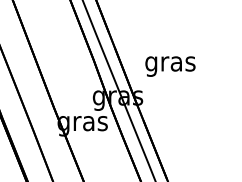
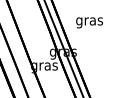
text: (170, 65) -> (89, 22), moved

